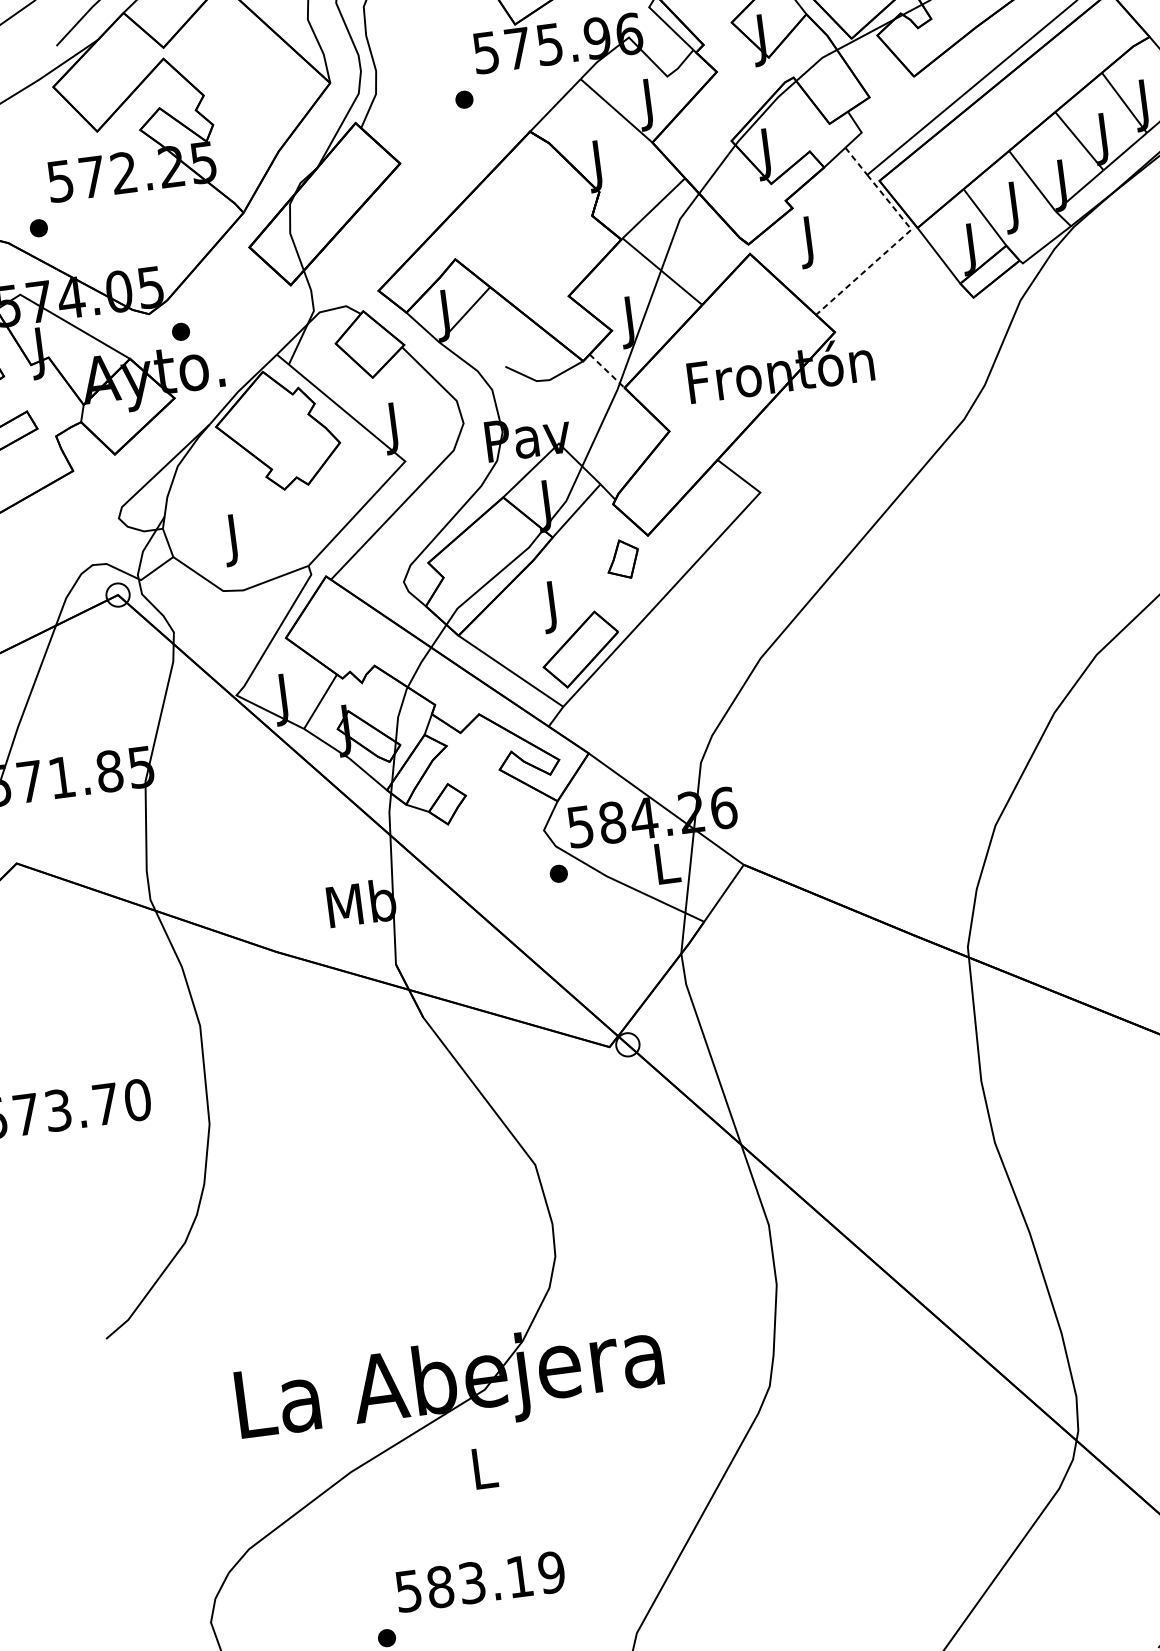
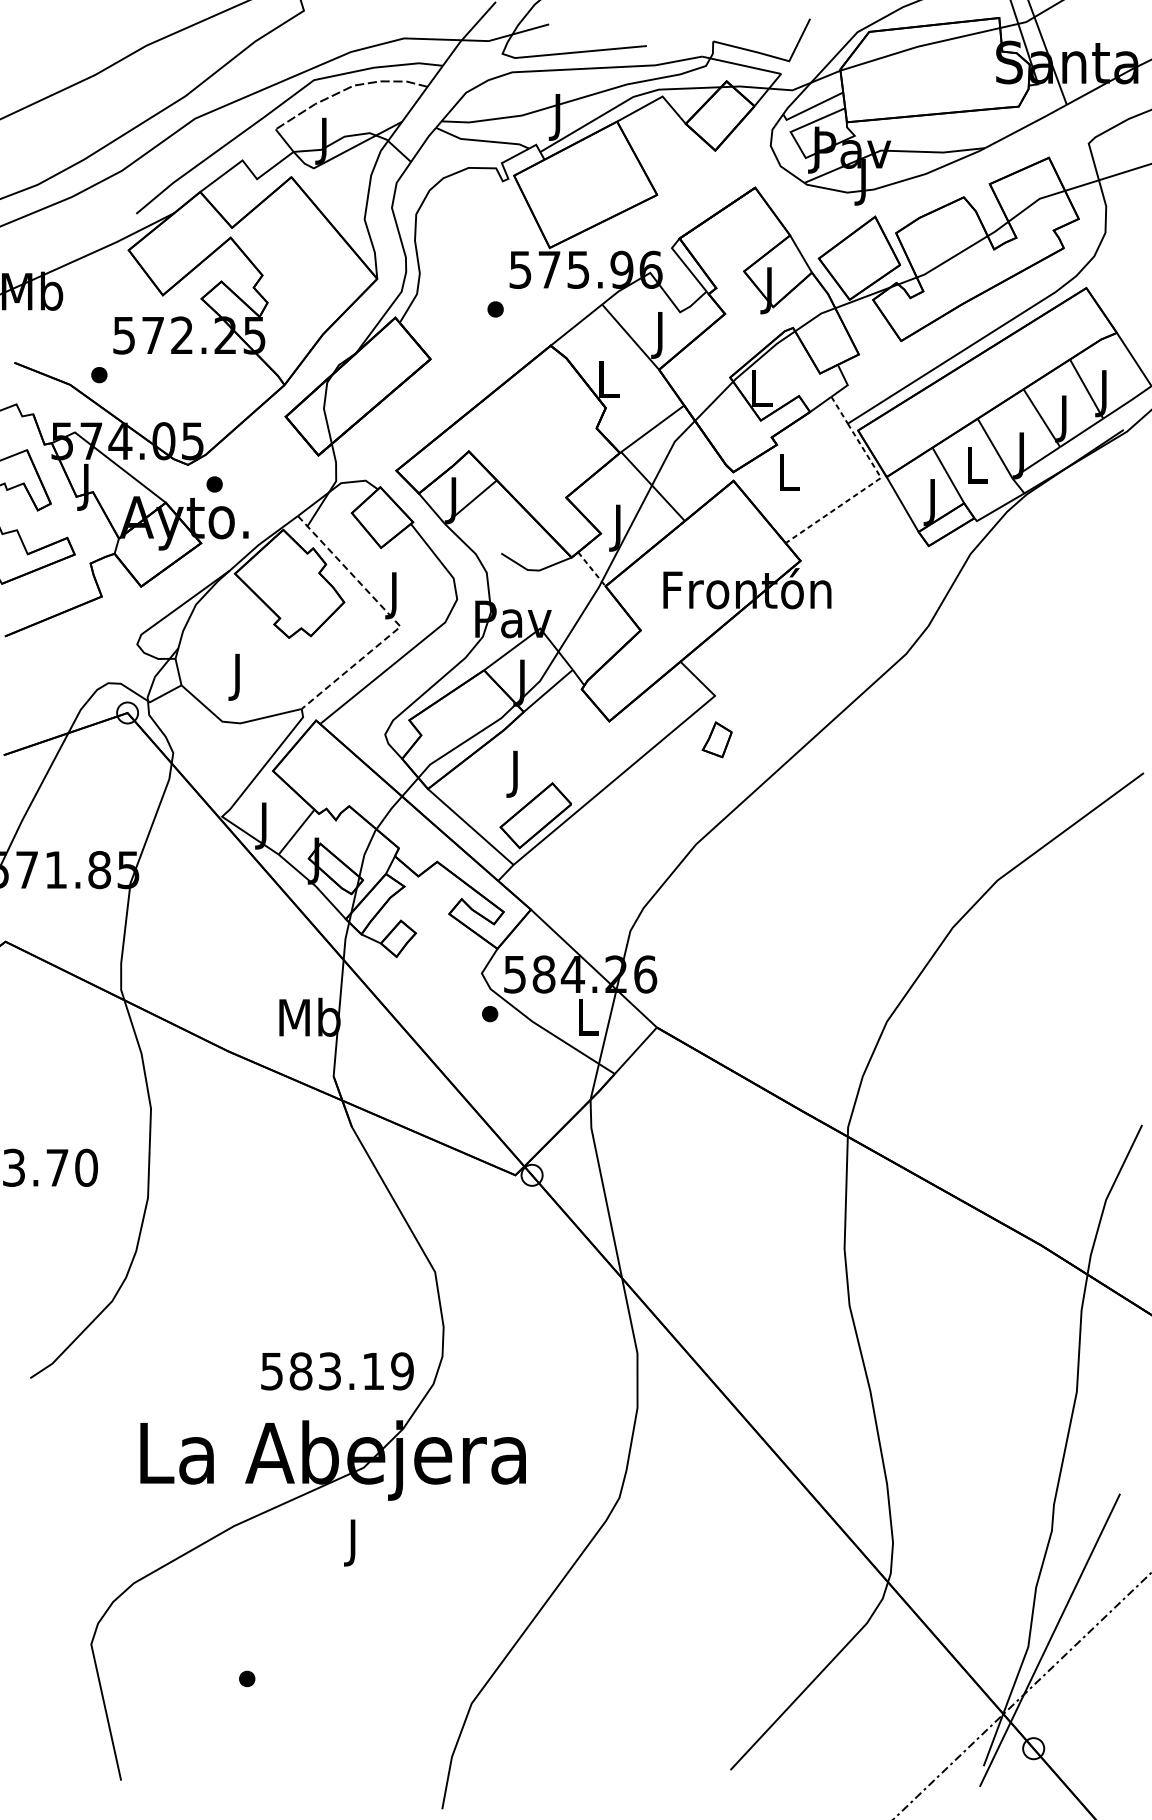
text: (768, 154) -> (761, 393), J -> L
text: (599, 166) -> (608, 384), J -> L
text: (1015, 206) -> (976, 469), J -> L
text: (810, 241) -> (789, 476), J -> L
line: (396, 454) -> (393, 619), solid -> dashed
part: (622, 559) -> (716, 739), moved
text: (485, 1473) -> (354, 1542), L -> J
text: (480, 1581) -> (337, 1371), moved

